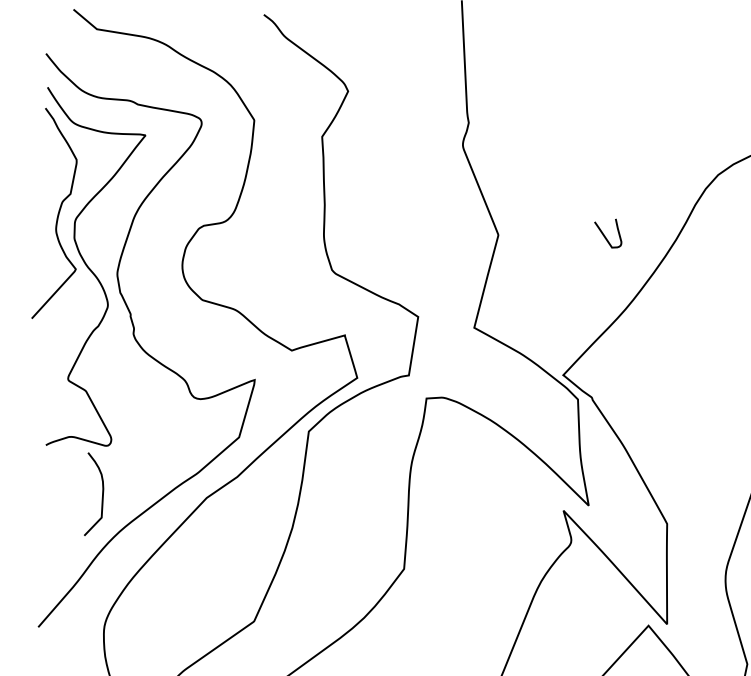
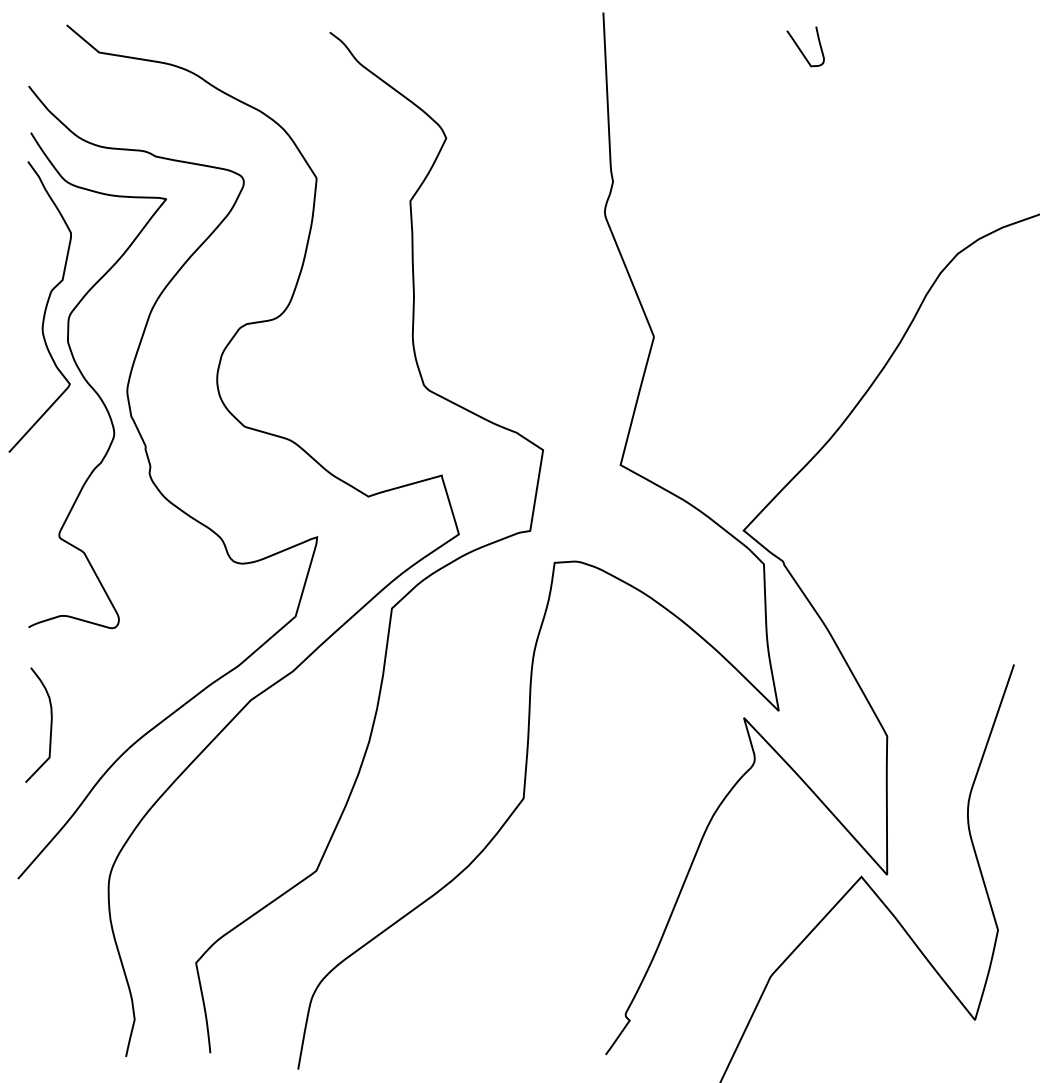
curve: (604, 234) -> (800, 48), moved
curve: (102, 493) -> (50, 724), moved

